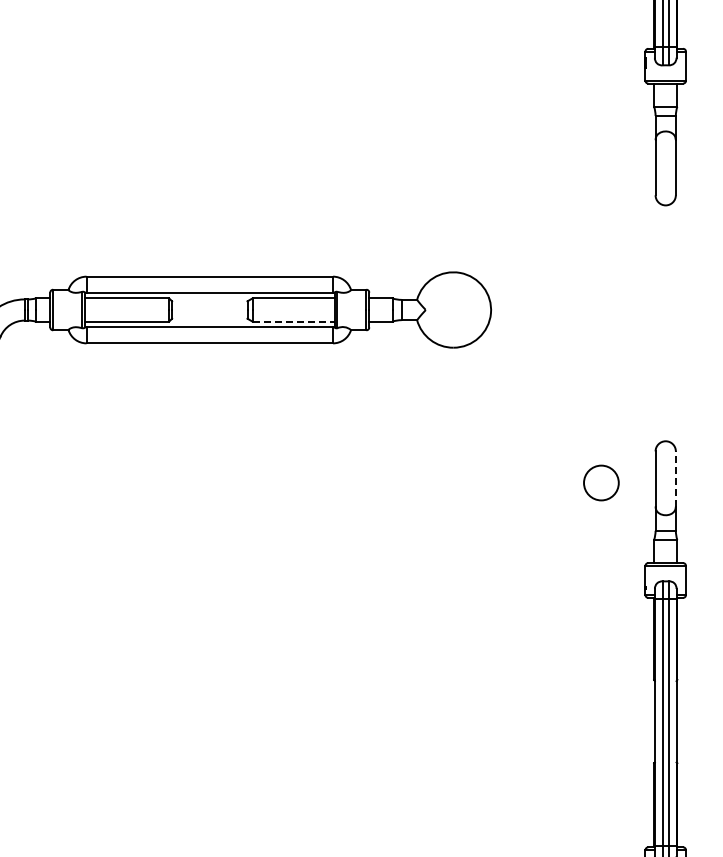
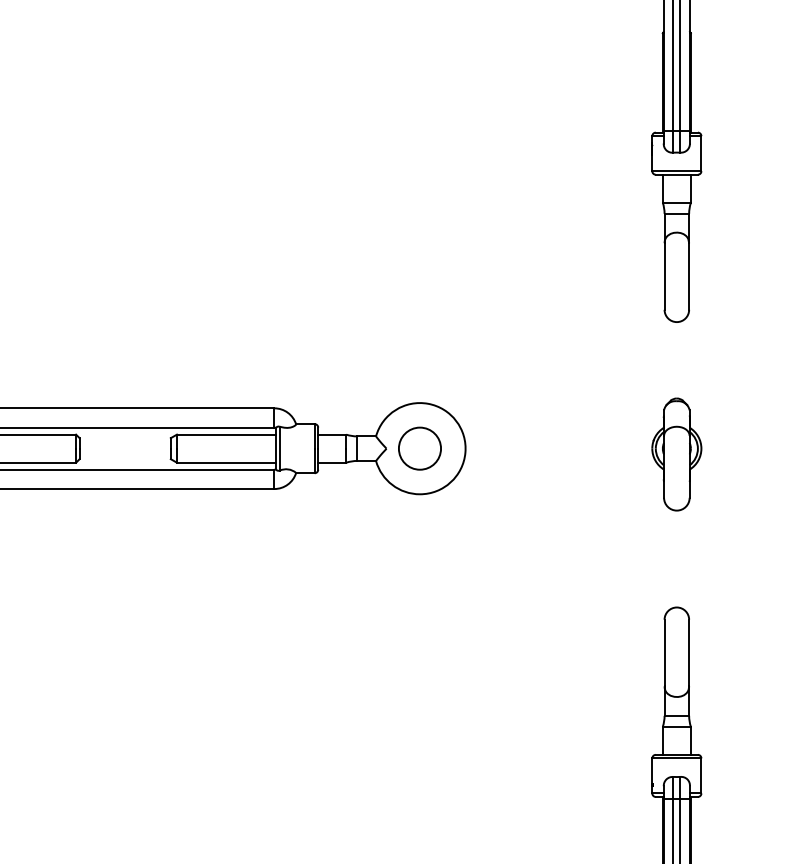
part: (665, 314) -> (676, 454), added
line: (293, 321) -> (226, 462), dashed -> solid
line: (675, 478) -> (688, 652), dashed -> solid
circle: (601, 482) -> (420, 448), moved

